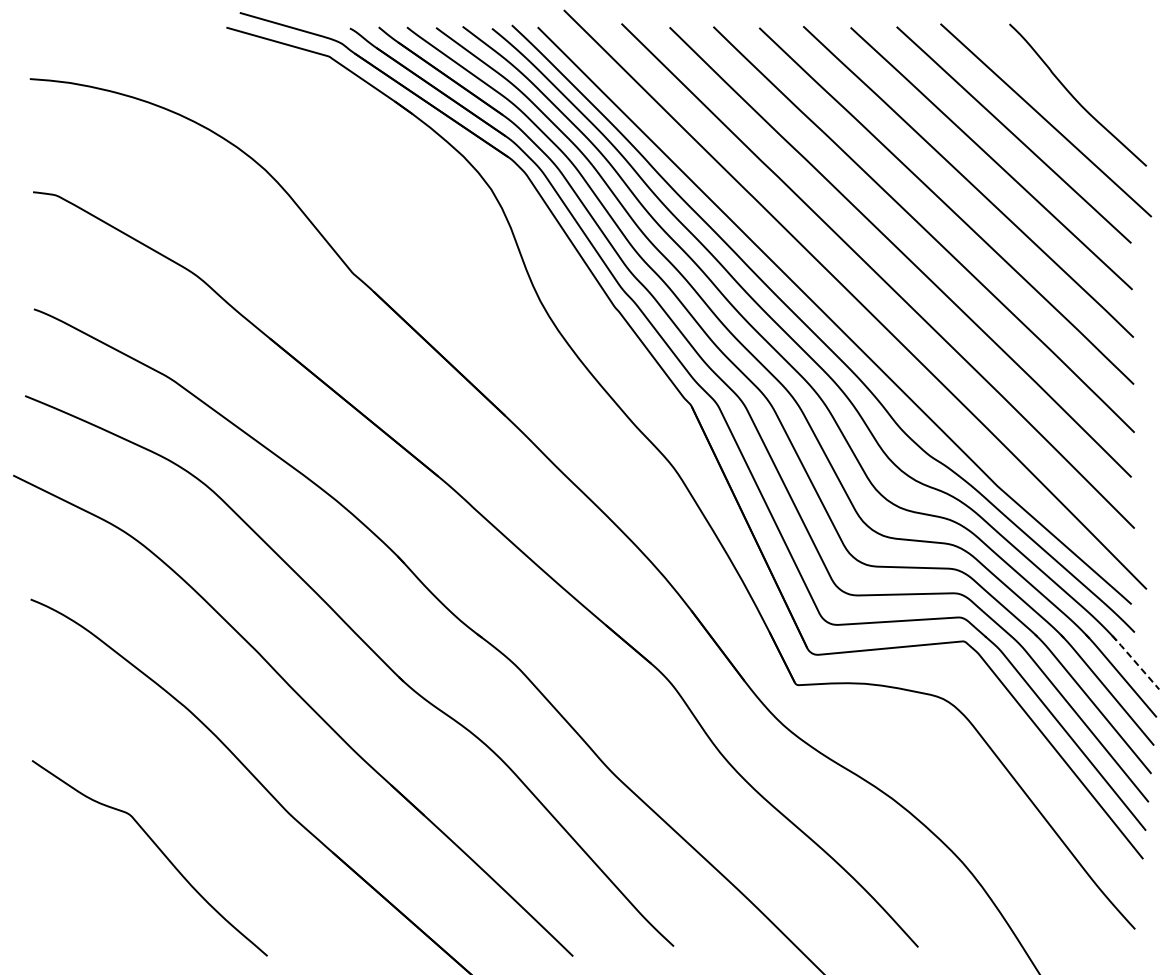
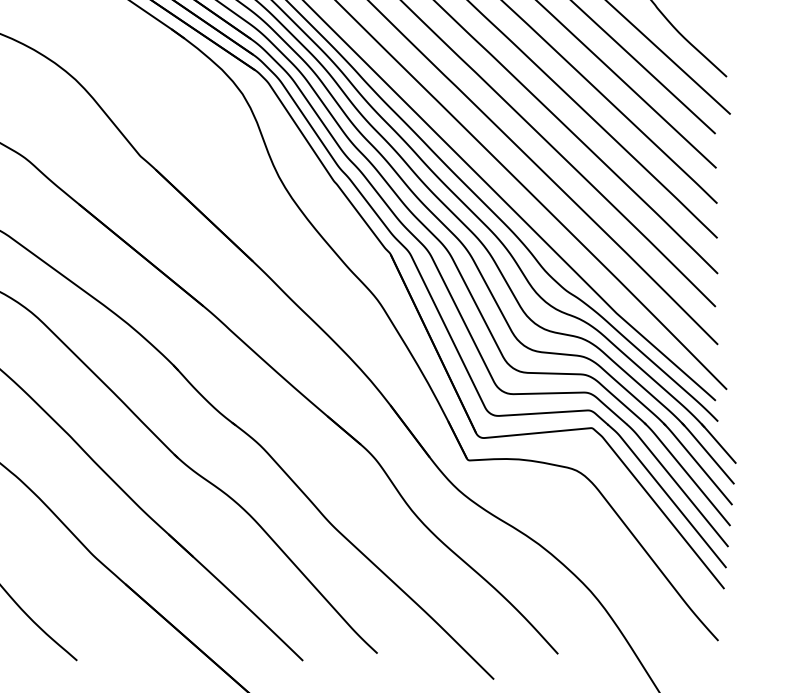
line: (1135, 661) -> (718, 442), dashed -> solid

